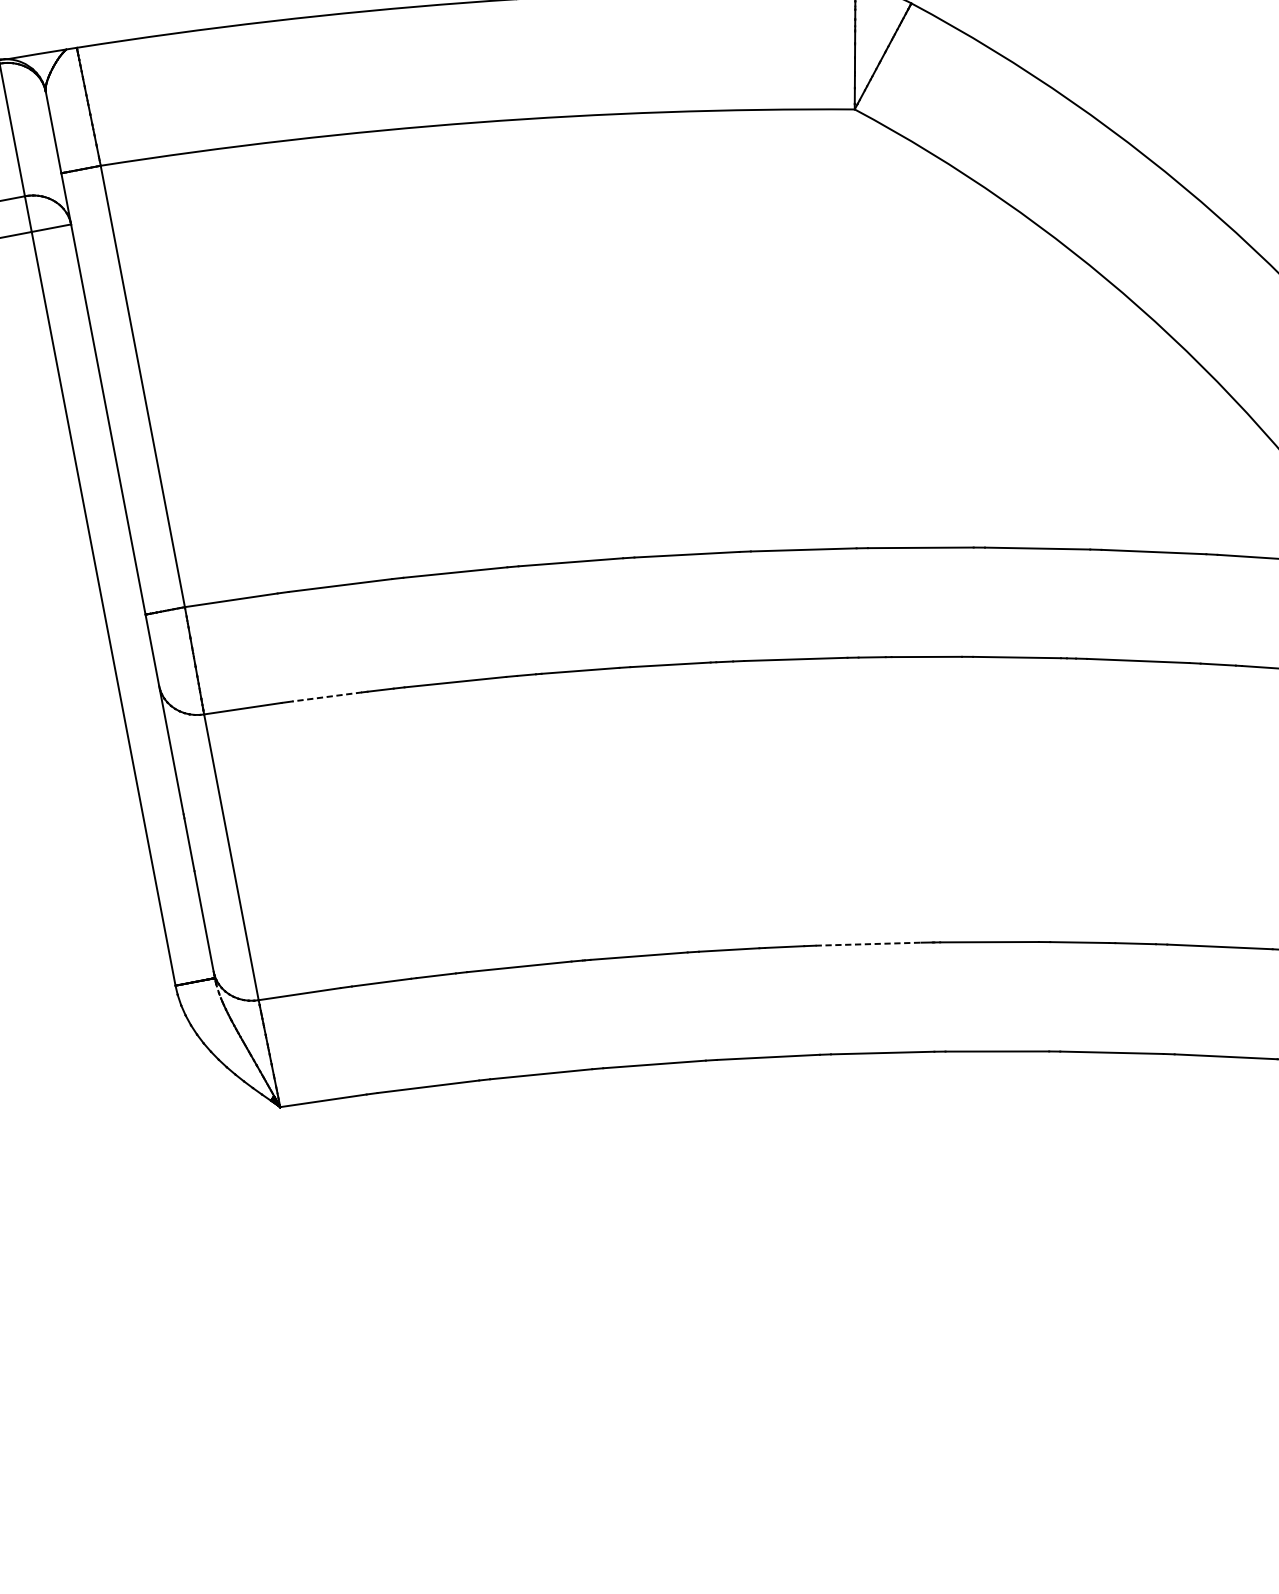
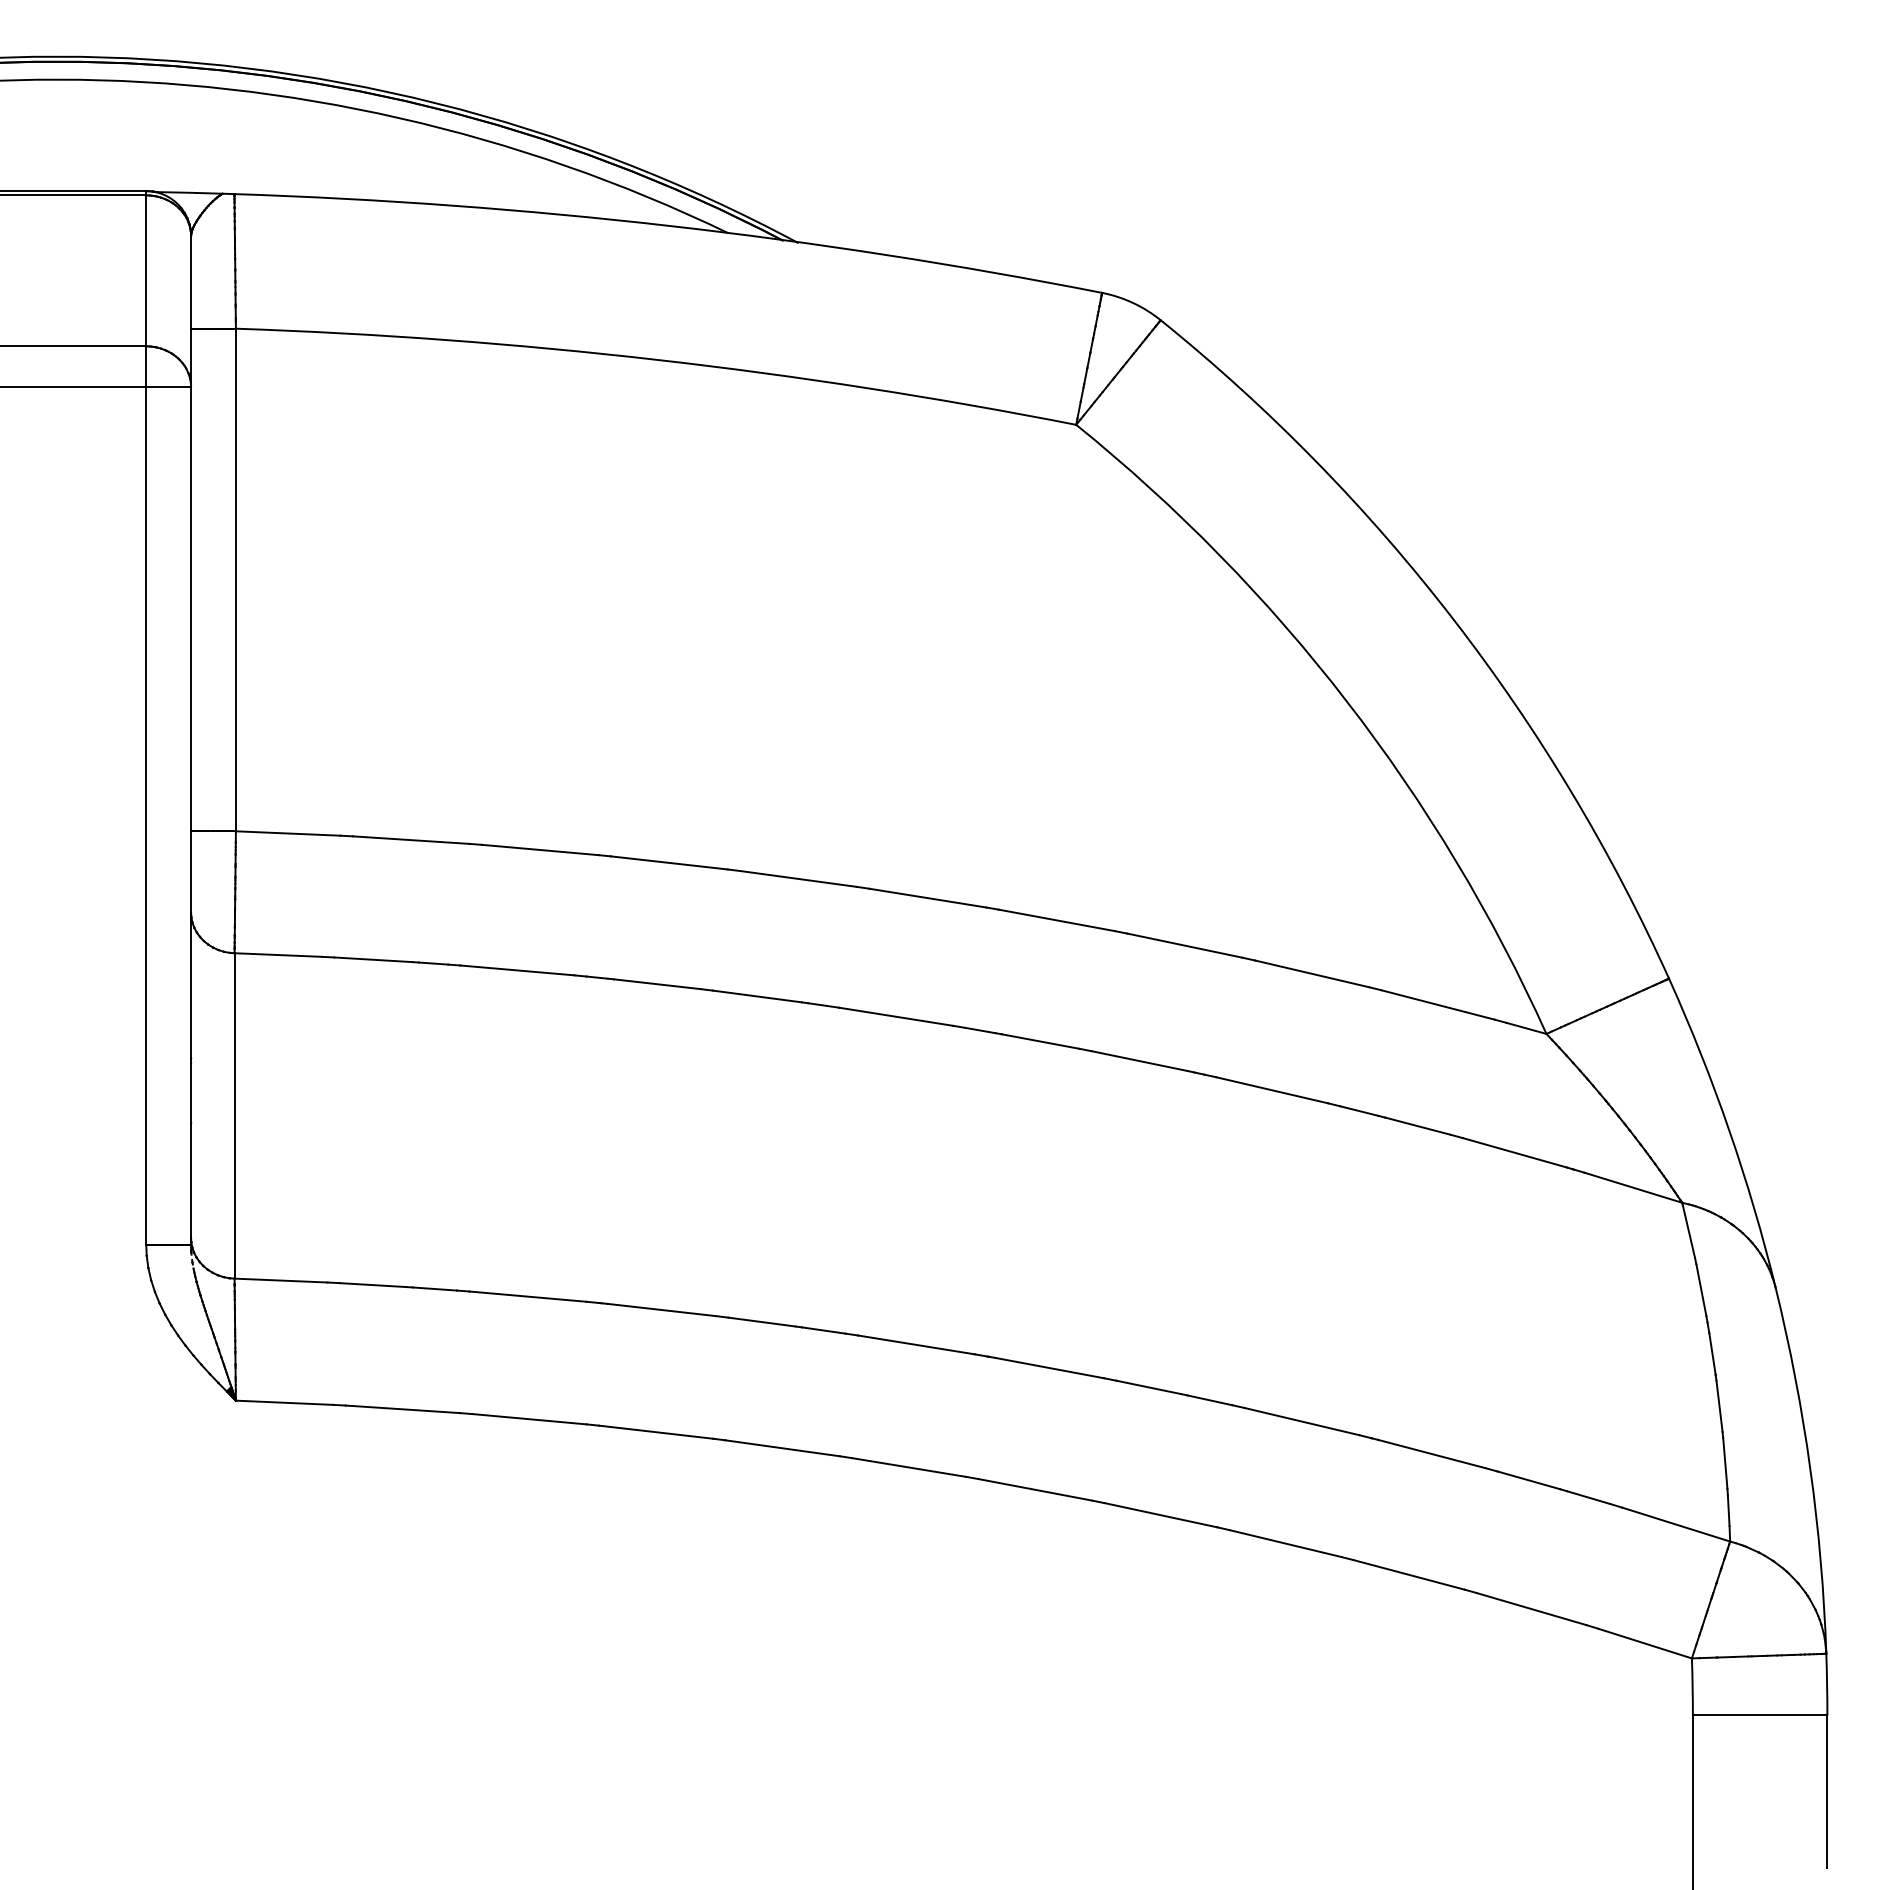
line: (327, 696) -> (373, 959), dashed -> solid
line: (868, 943) -> (916, 1344), dashed -> solid

